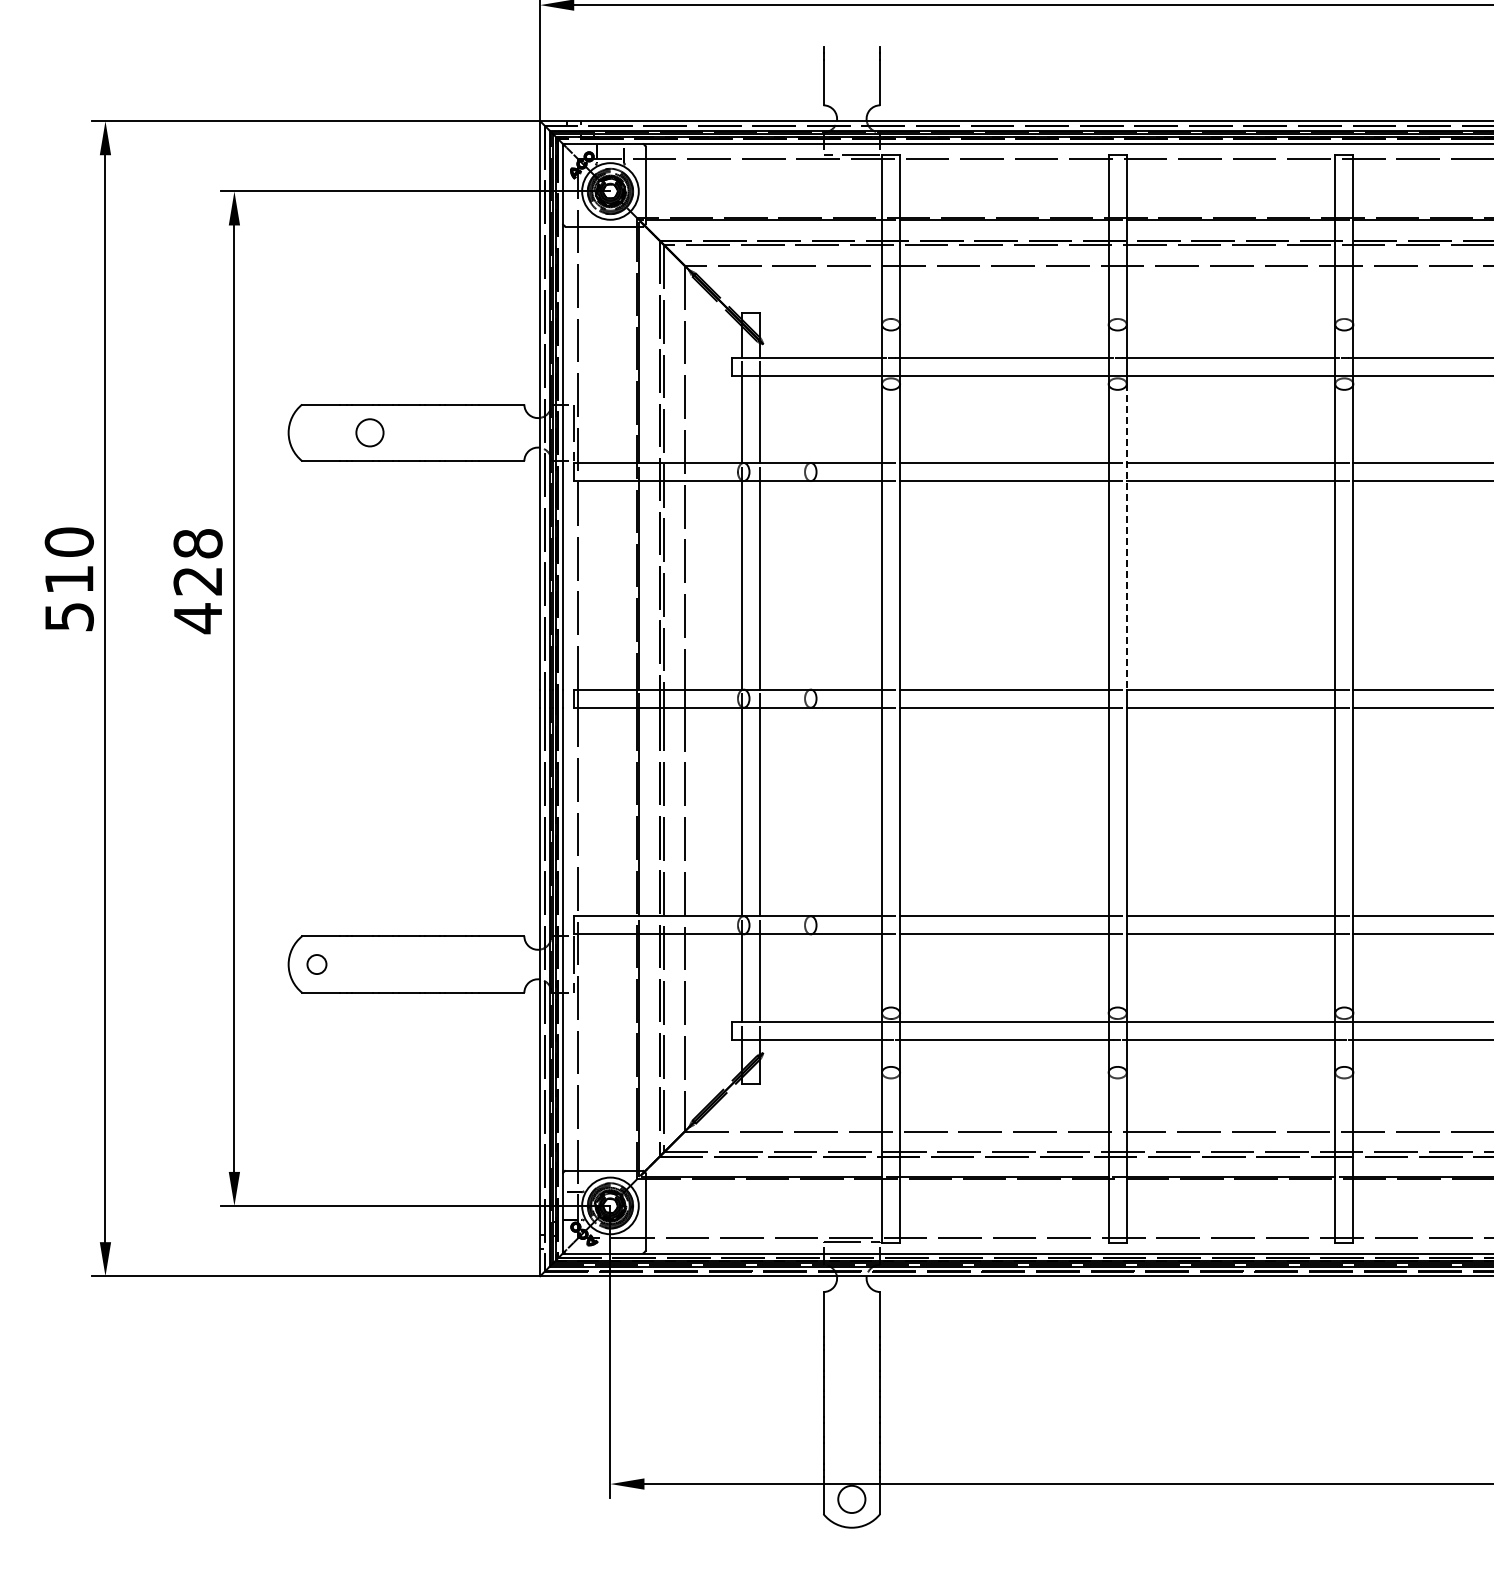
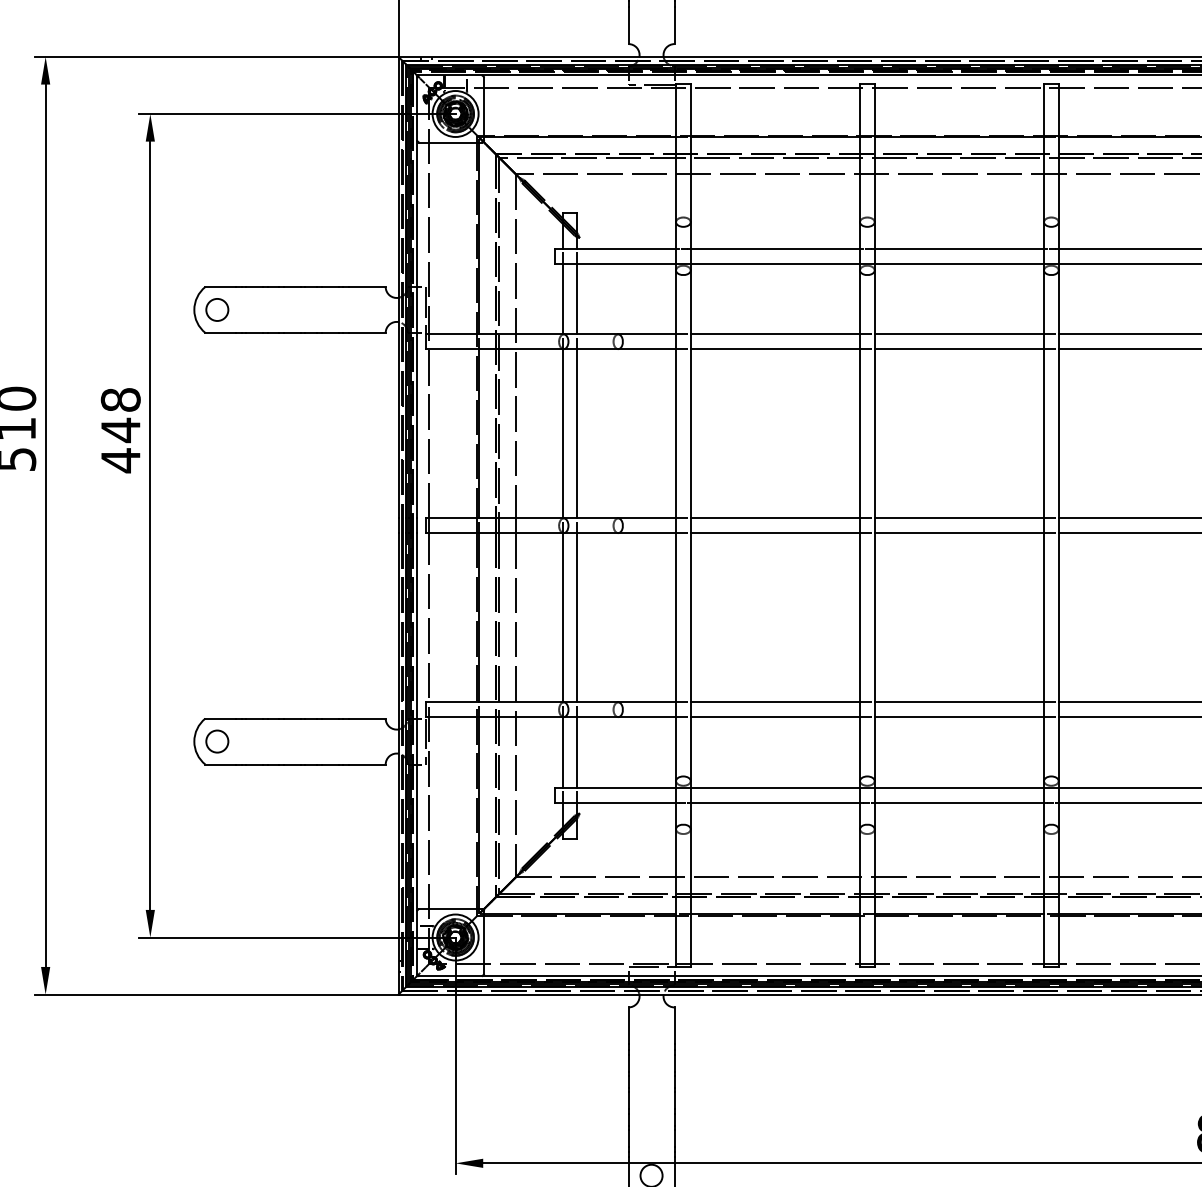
circle: (369, 432) -> (216, 309), moved
line: (1126, 536) -> (874, 394), dashed -> solid
text: (197, 580) -> (120, 429), 428 -> 448
circle: (316, 964) -> (216, 741), size x1.43

